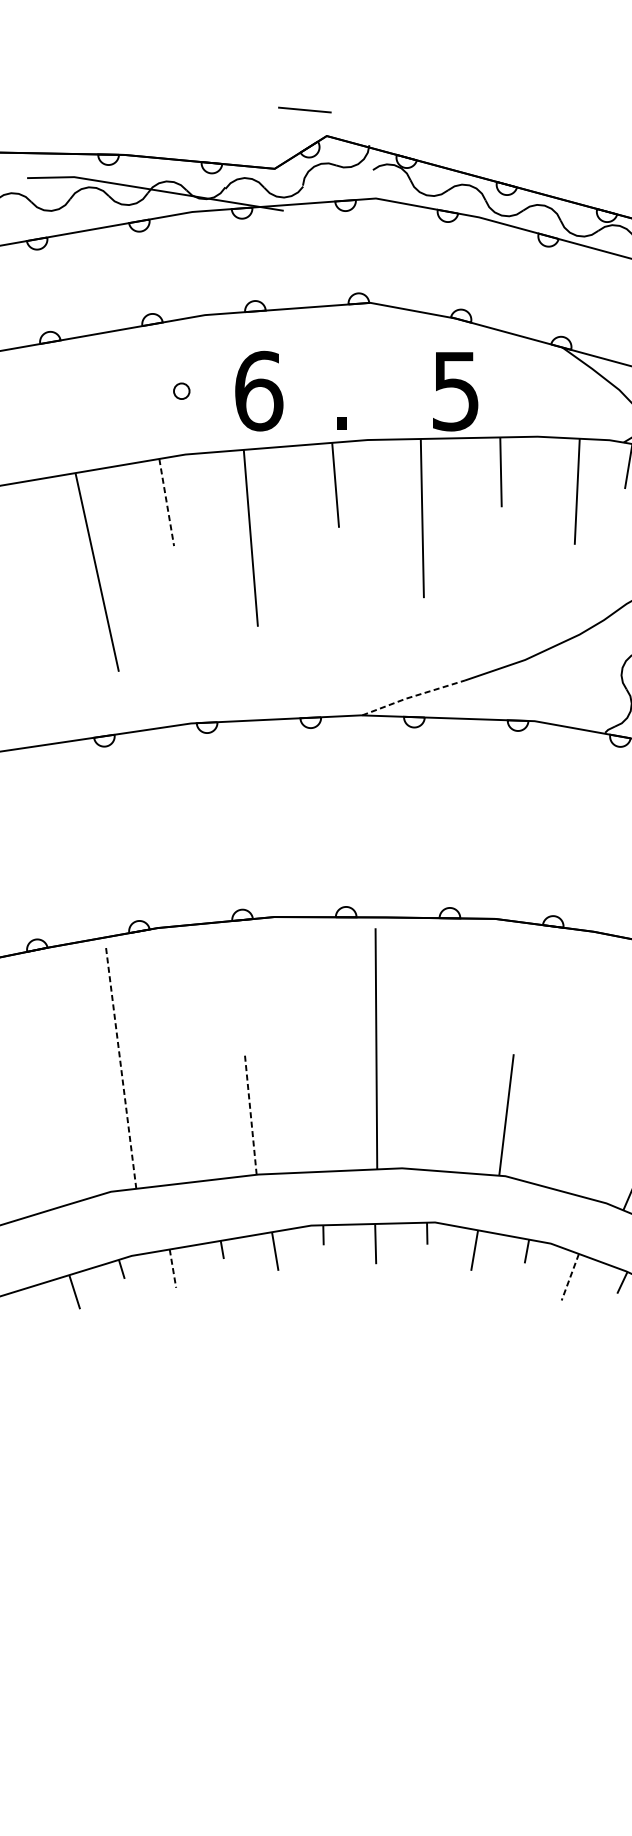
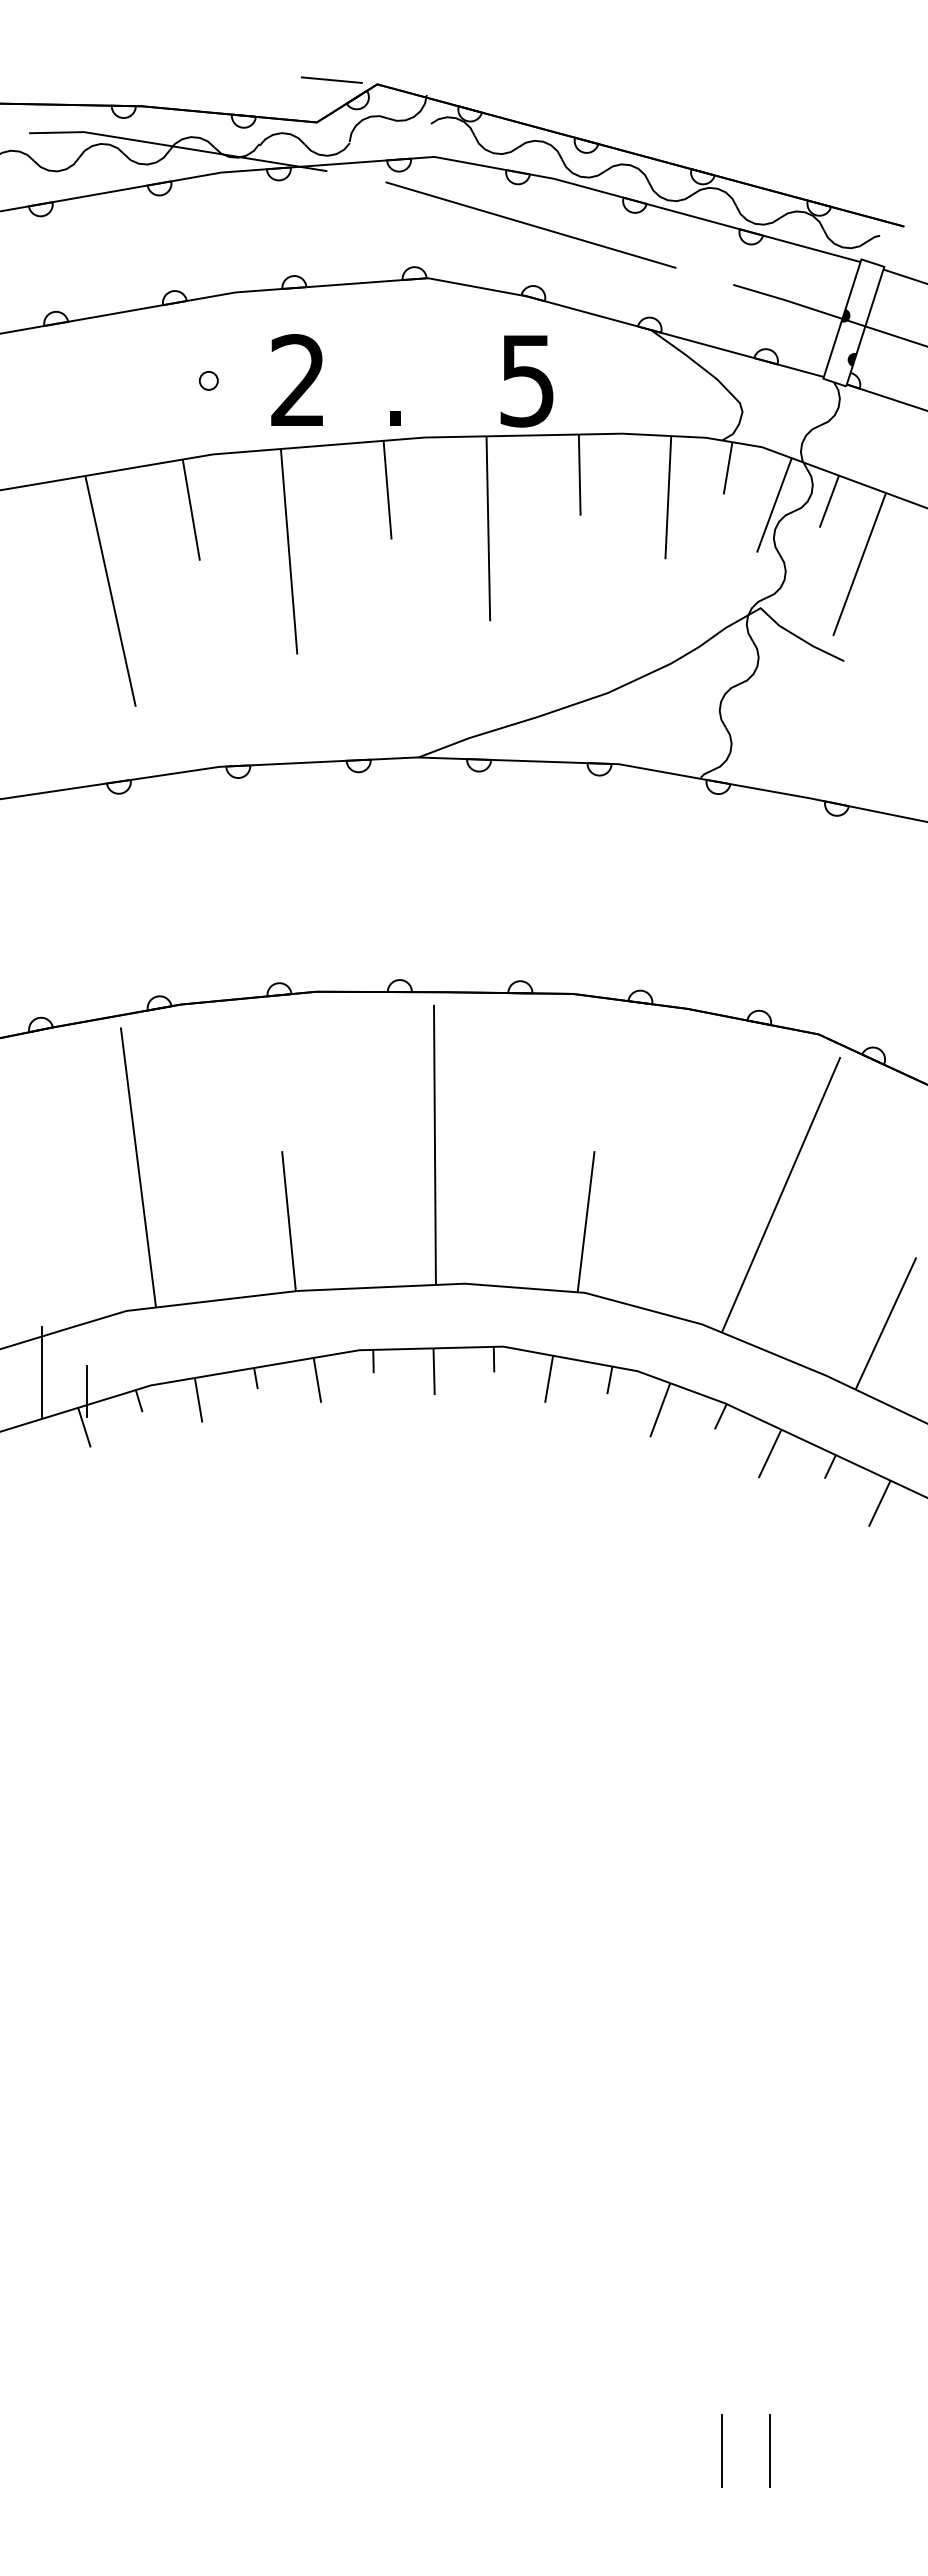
line: (304, 109) -> (331, 79), moved
line: (458, 256) -> (530, 224), added
text: (258, 390) -> (298, 380), 6 -> 2
line: (166, 502) -> (191, 510), dashed -> solid
line: (412, 696) -> (476, 735), dashed -> solid
line: (121, 1068) -> (138, 1167), dashed -> solid
line: (250, 1113) -> (288, 1220), dashed -> solid
line: (37, 1243) -> (41, 1371), added
line: (76, 1261) -> (86, 1391), added
line: (172, 1268) -> (198, 1400), dashed -> solid
line: (570, 1277) -> (660, 1410), dashed -> solid

